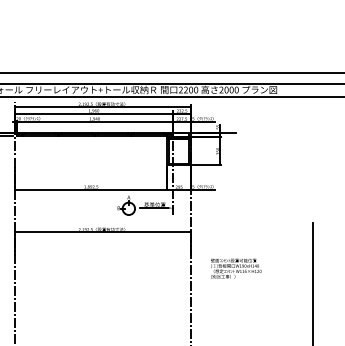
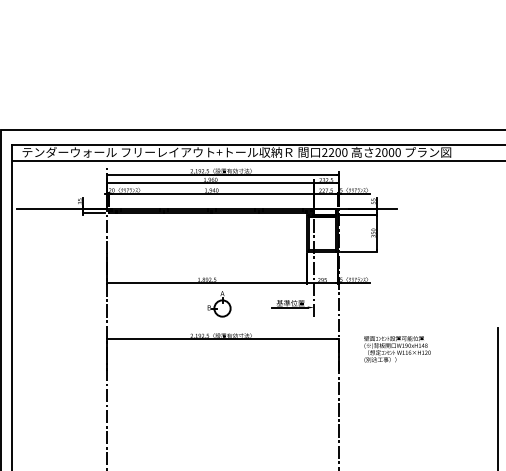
part: (126, 205) -> (219, 304), moved
text: (236, 268) -> (397, 349), moved

